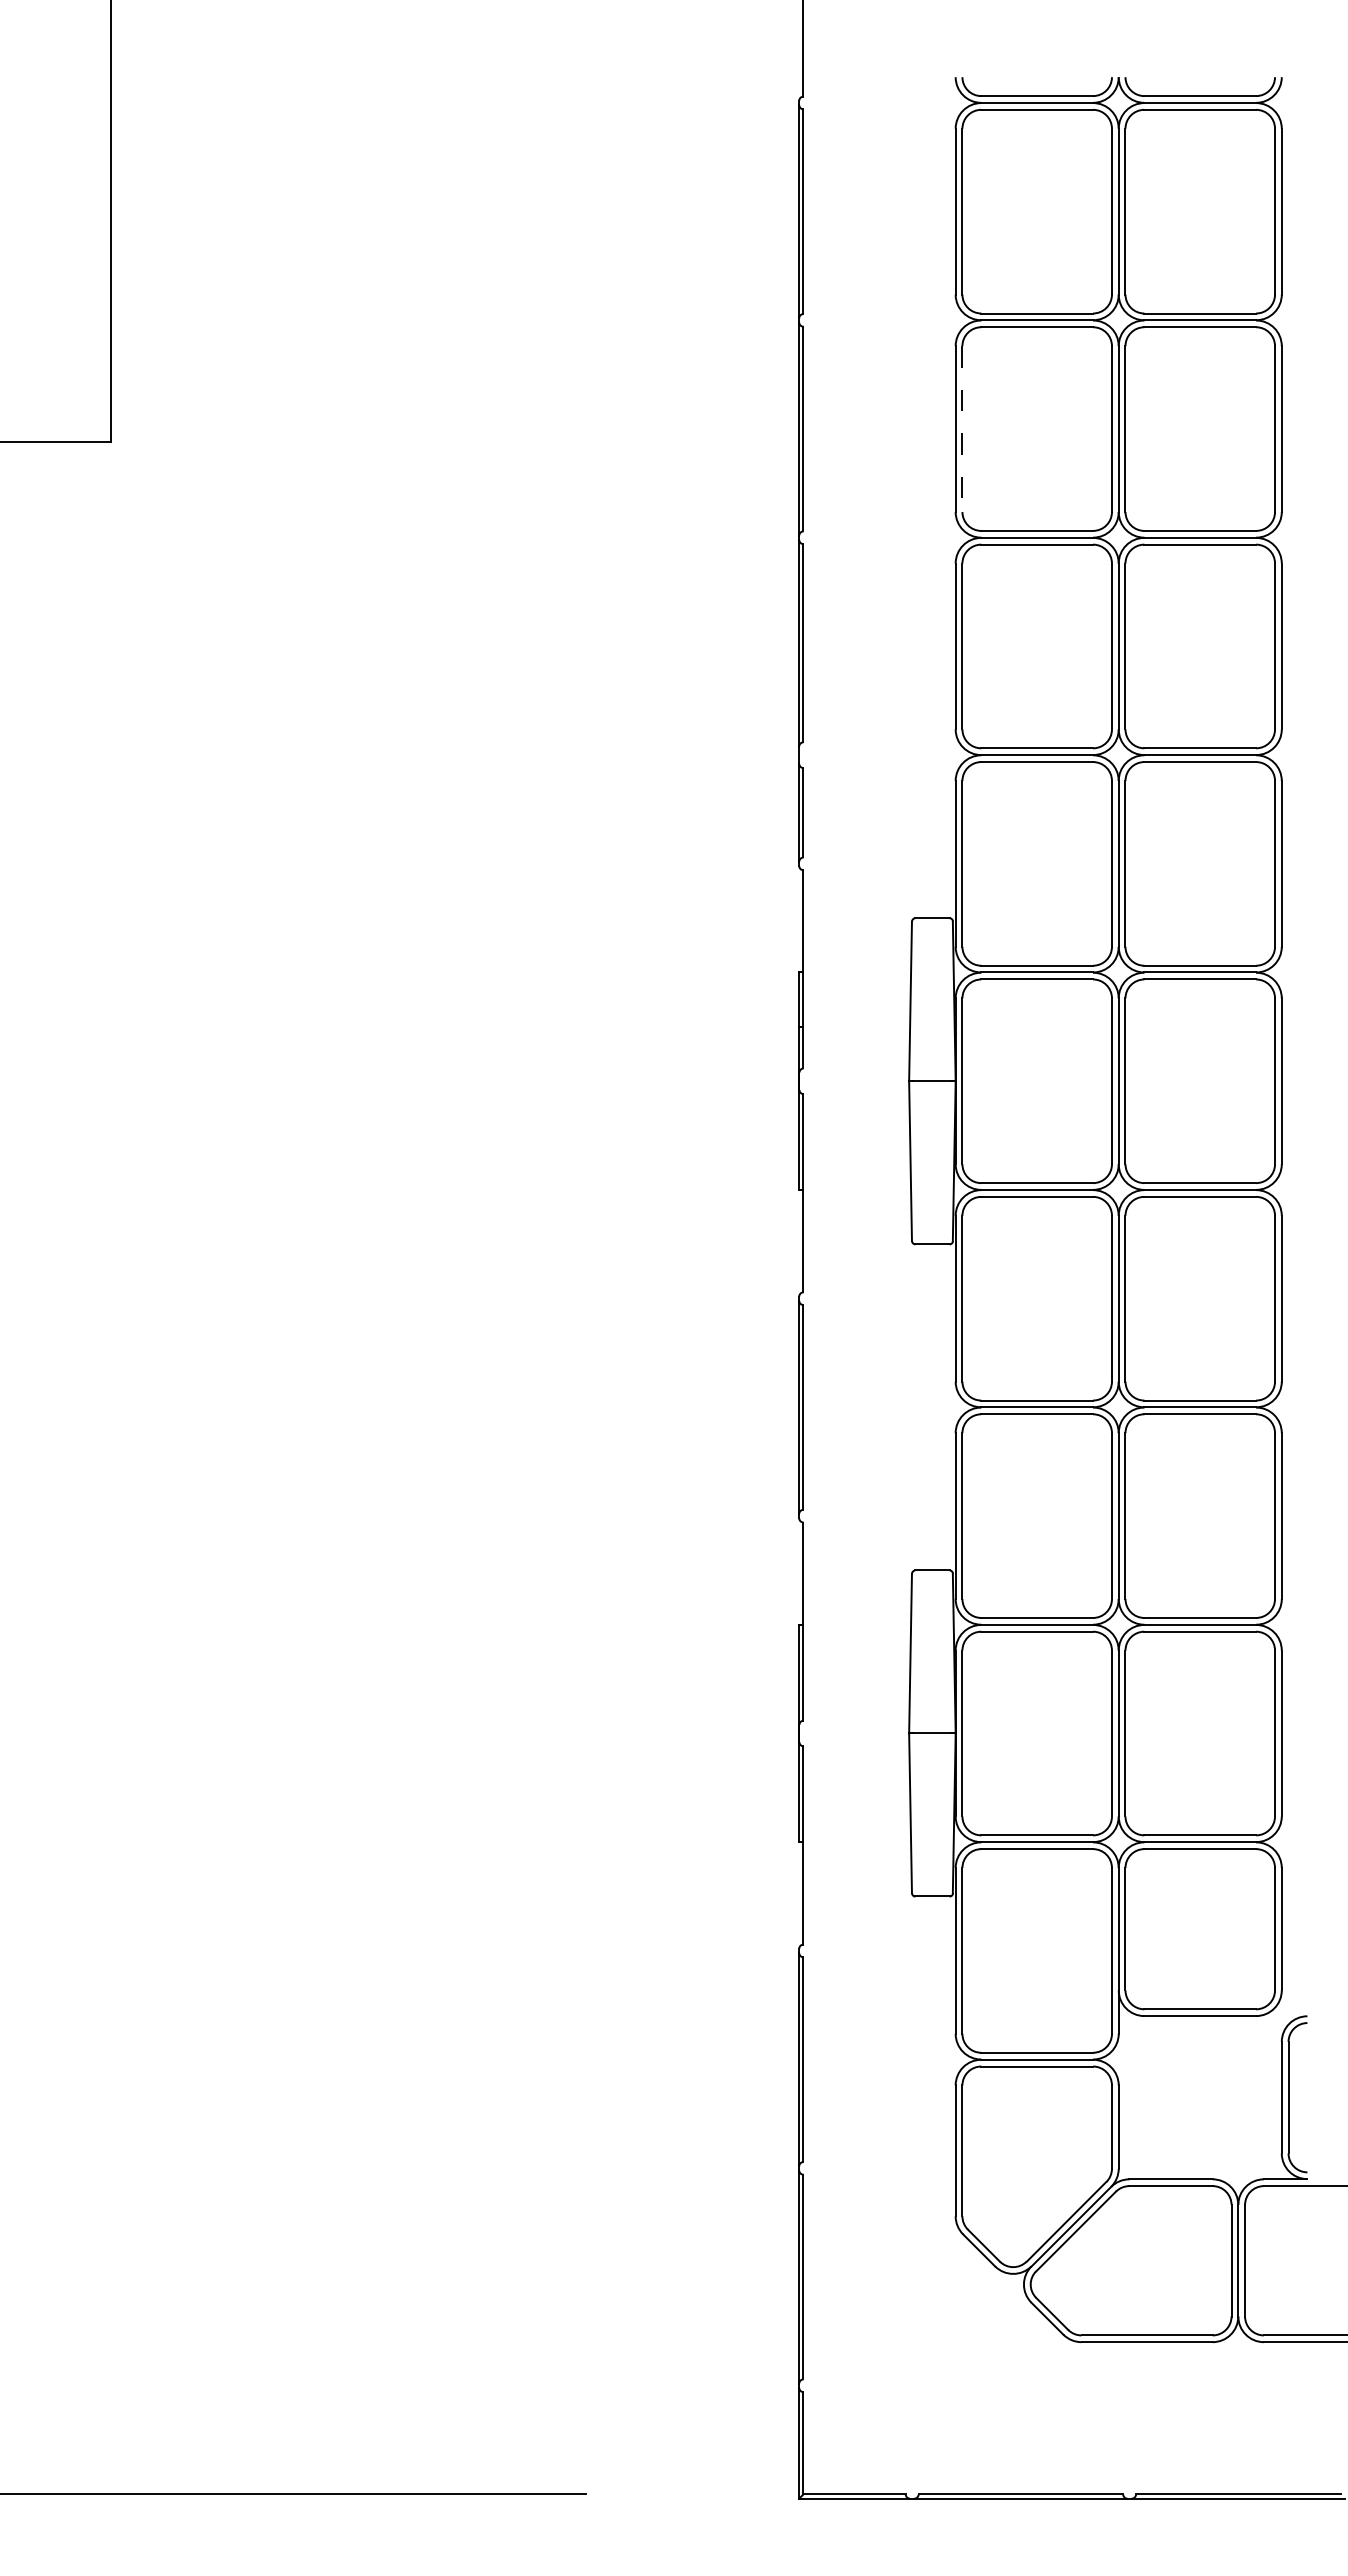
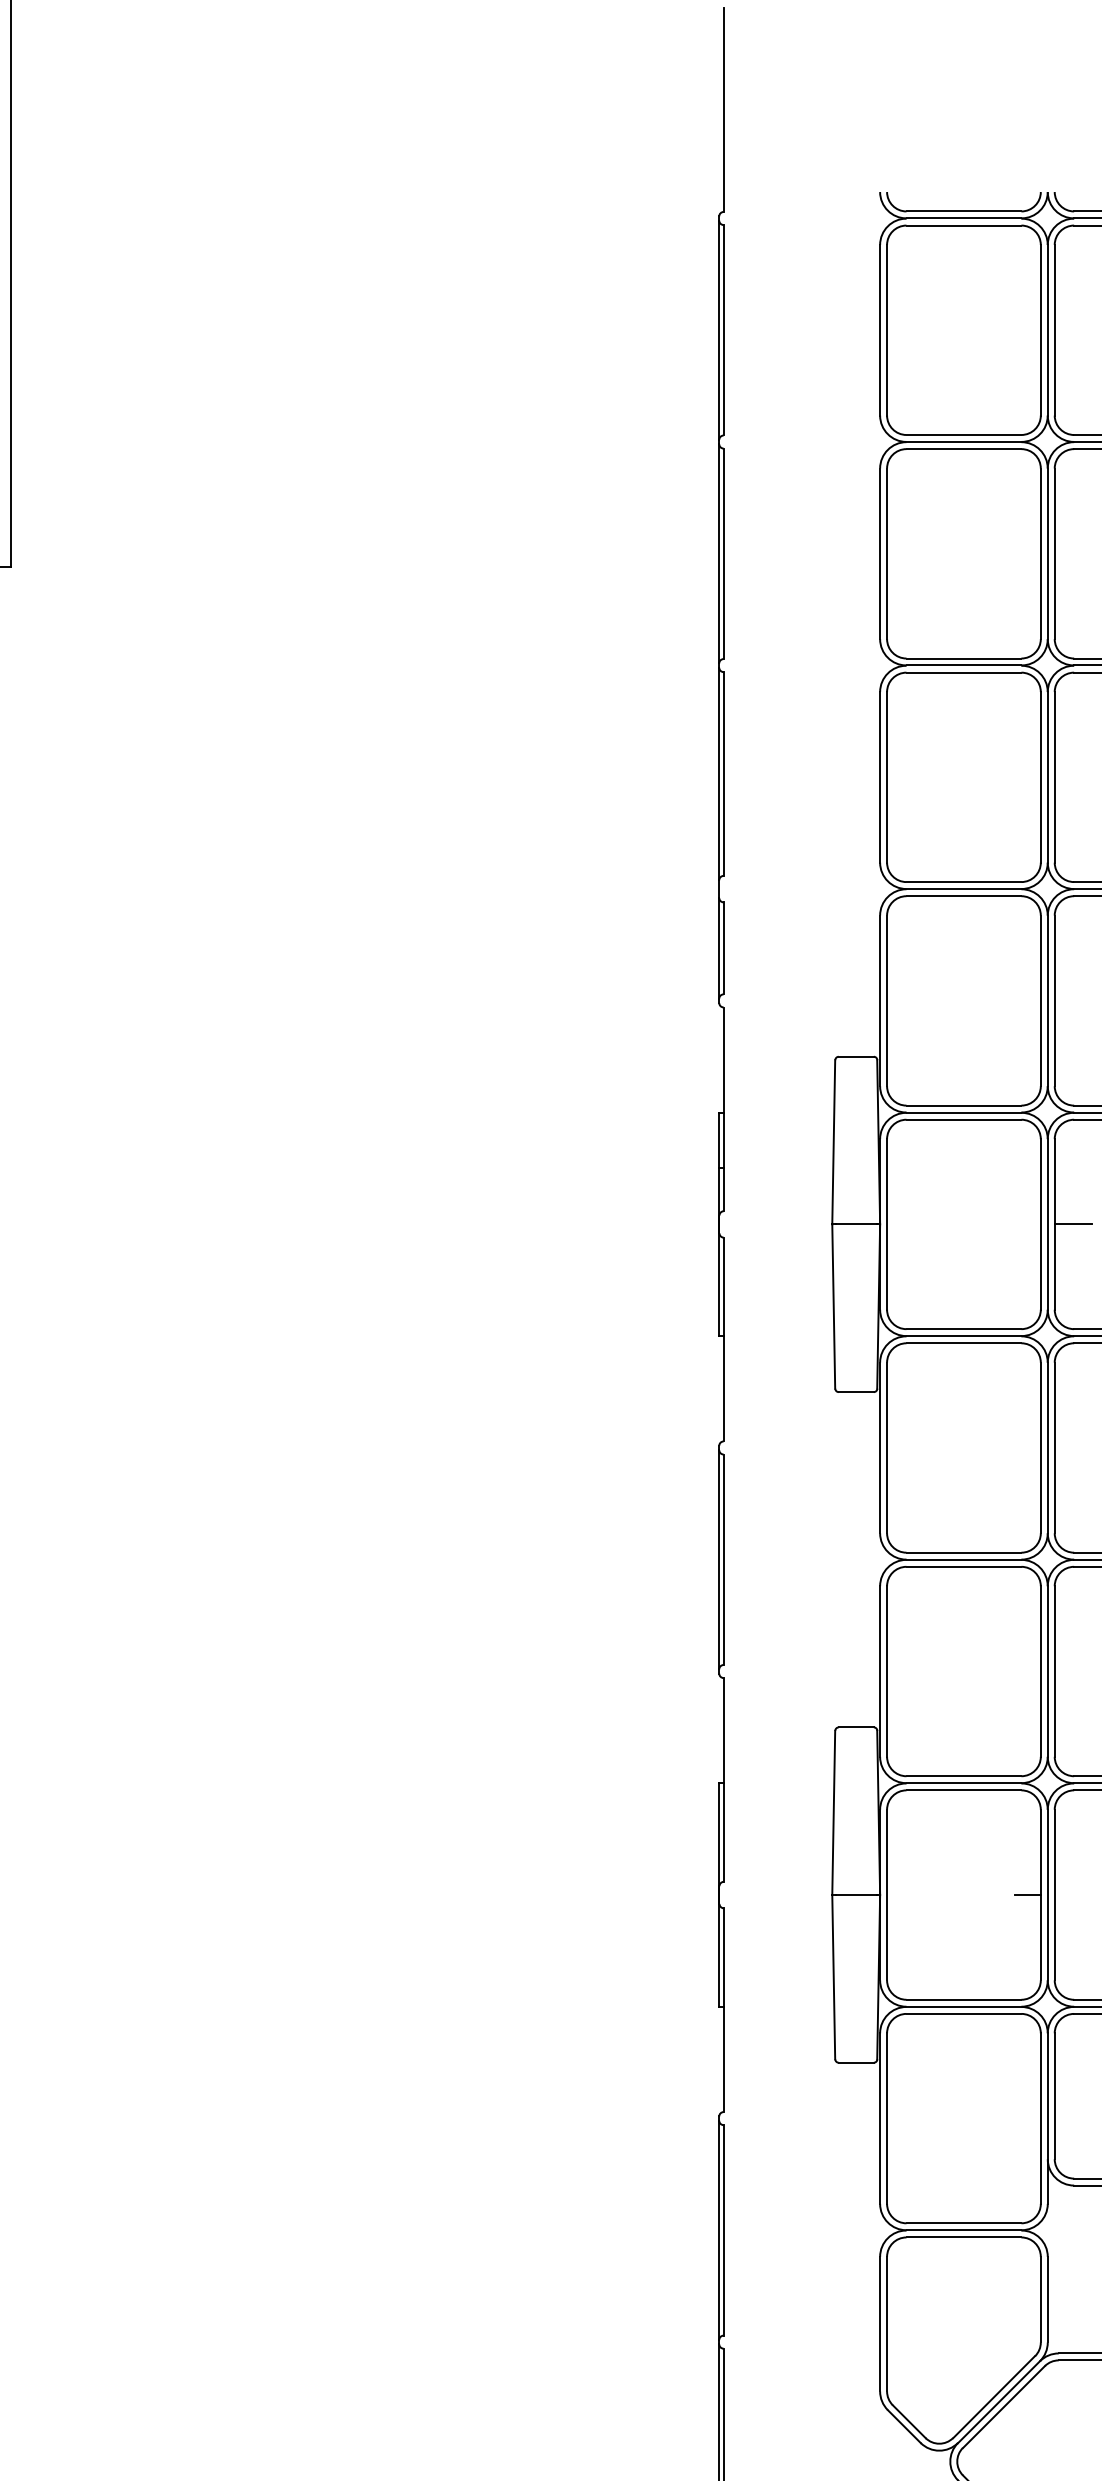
line: (962, 429) -> (887, 554), dashed -> solid
line: (1143, 1081) -> (1073, 1224), added
line: (1098, 1733) -> (1026, 1895), added

